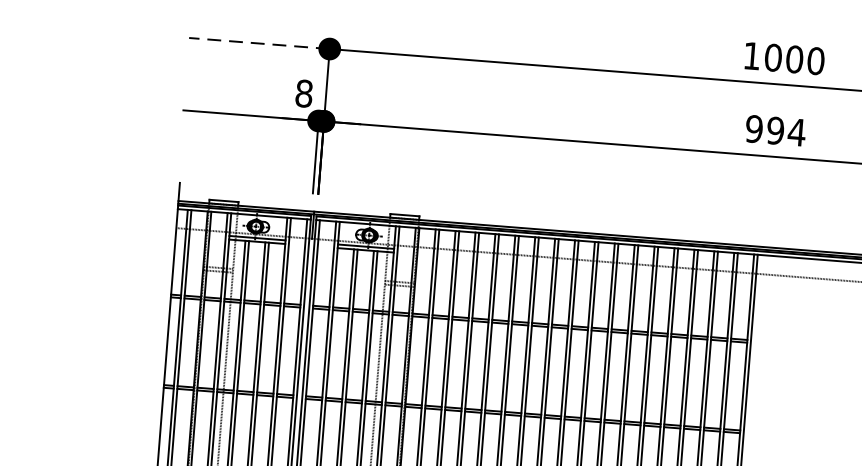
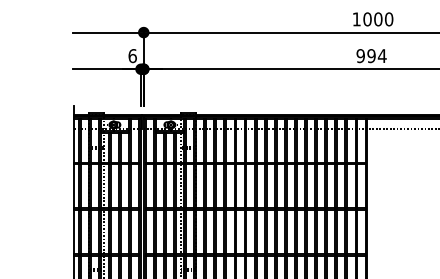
line: (260, 43) -> (108, 32), dashed -> solid
text: (303, 92) -> (132, 55), 8 -> 6

